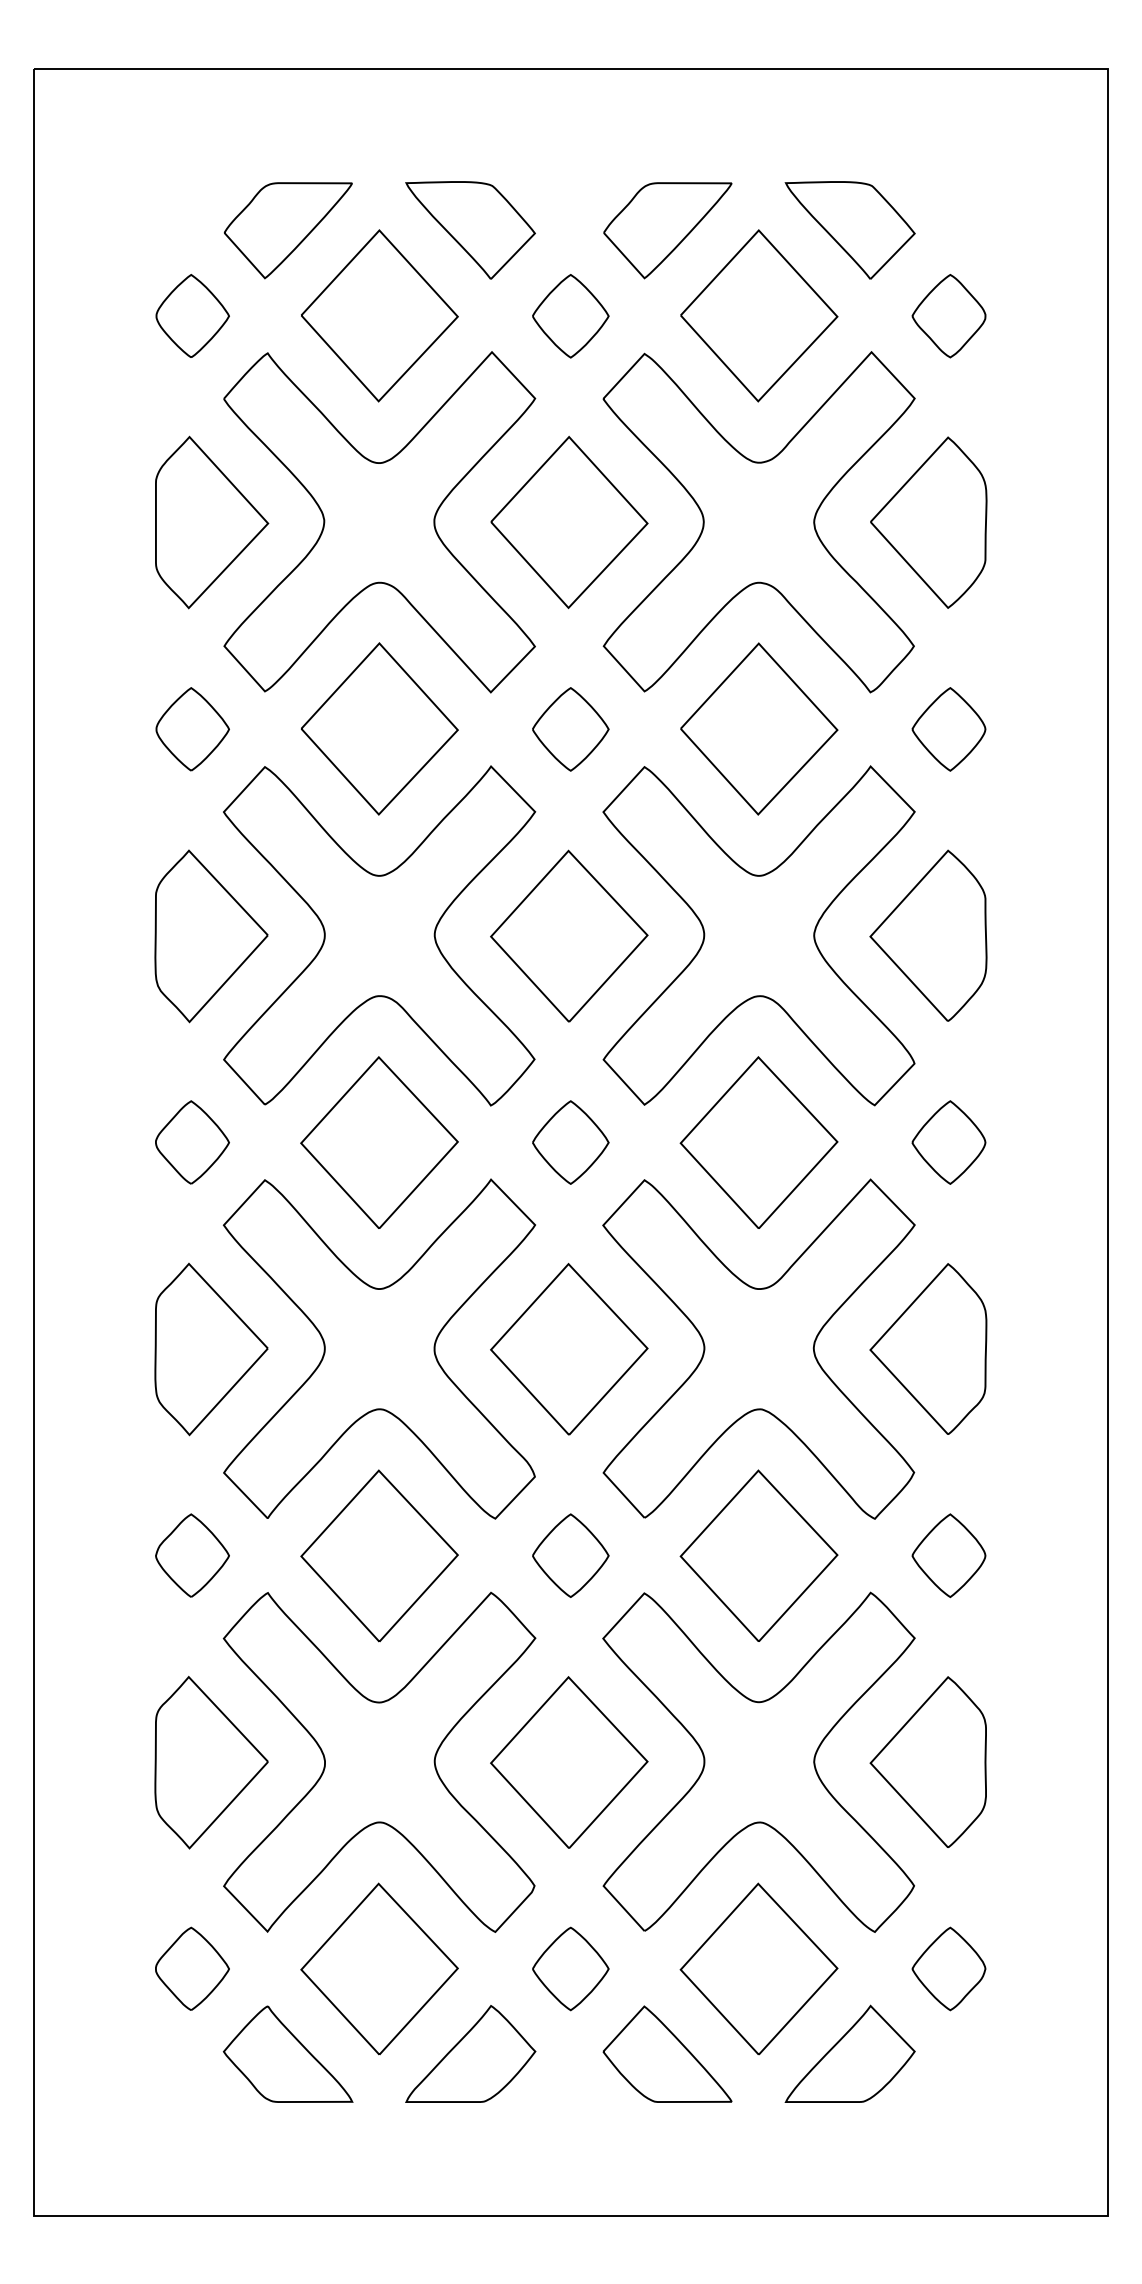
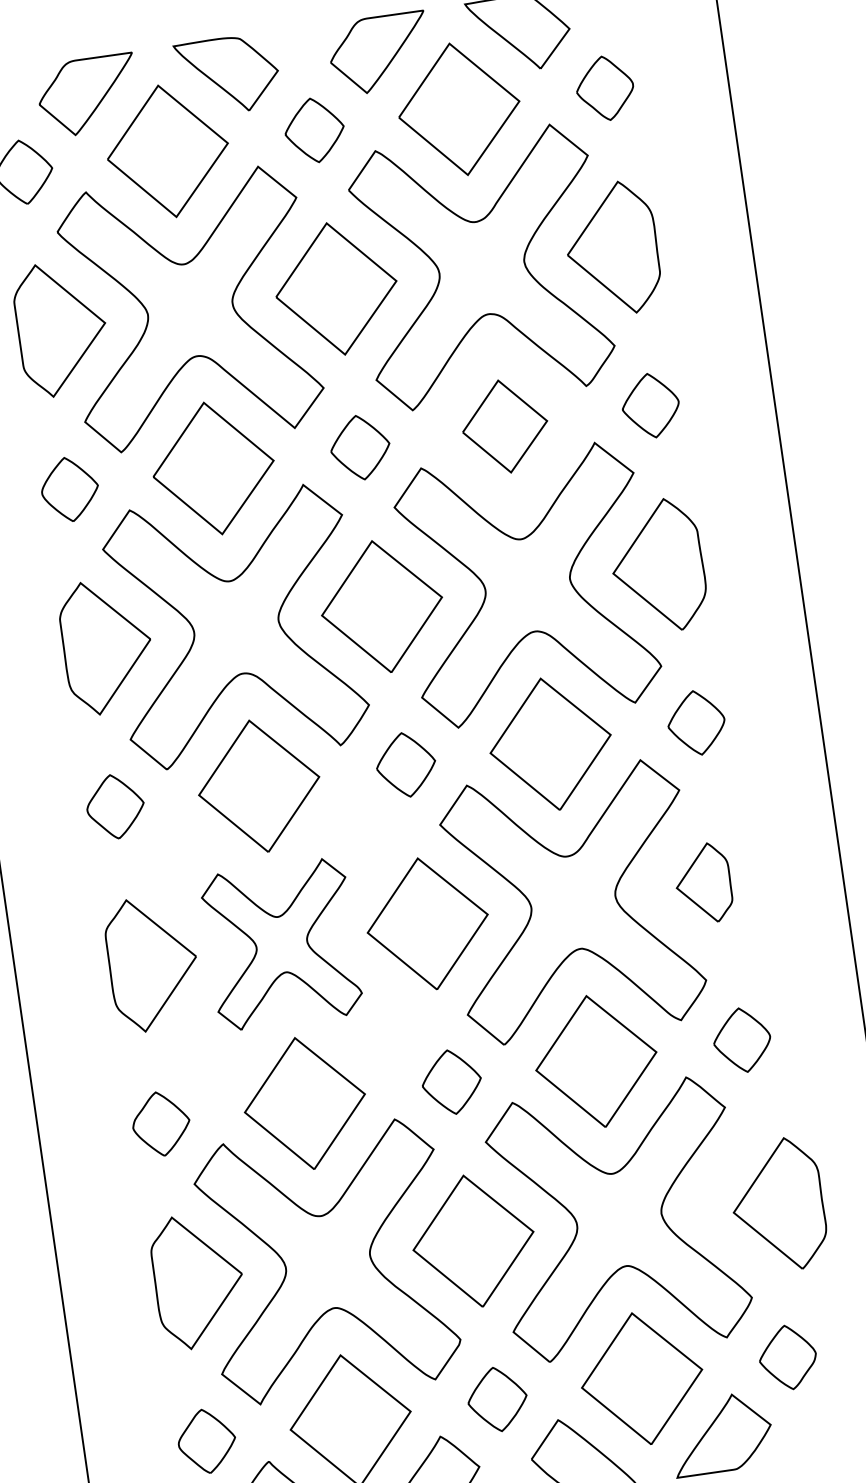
part: (759, 728) -> (505, 426), size x0.7
part: (378, 1348) -> (281, 944), size x0.6
part: (928, 1348) -> (703, 883), size x0.6
part: (927, 1761) -> (777, 1205), moved

